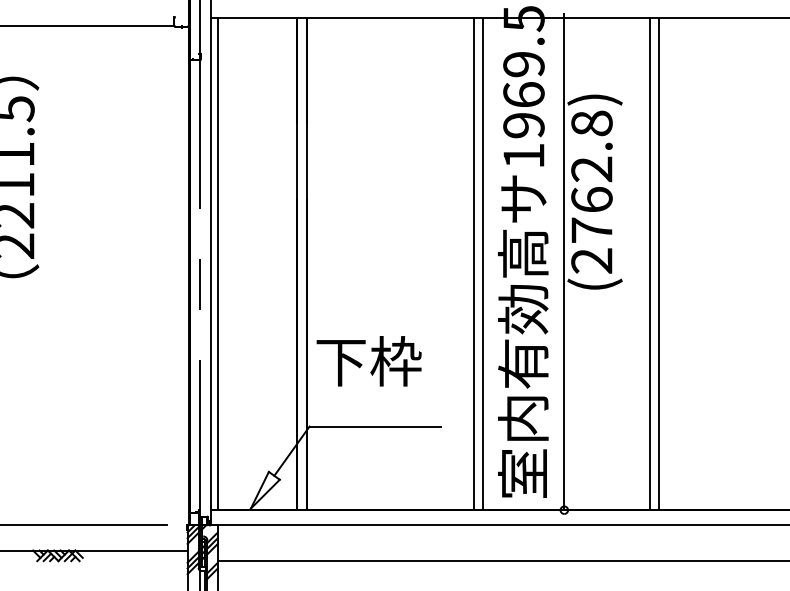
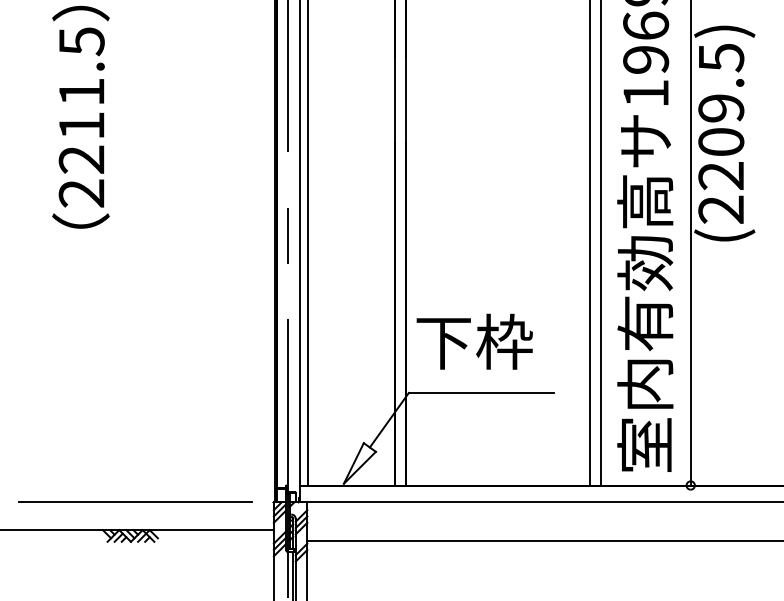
text: (591, 176) -> (720, 116), (2762.8) -> (2209.5)
text: (368, 361) -> (474, 341), moved

